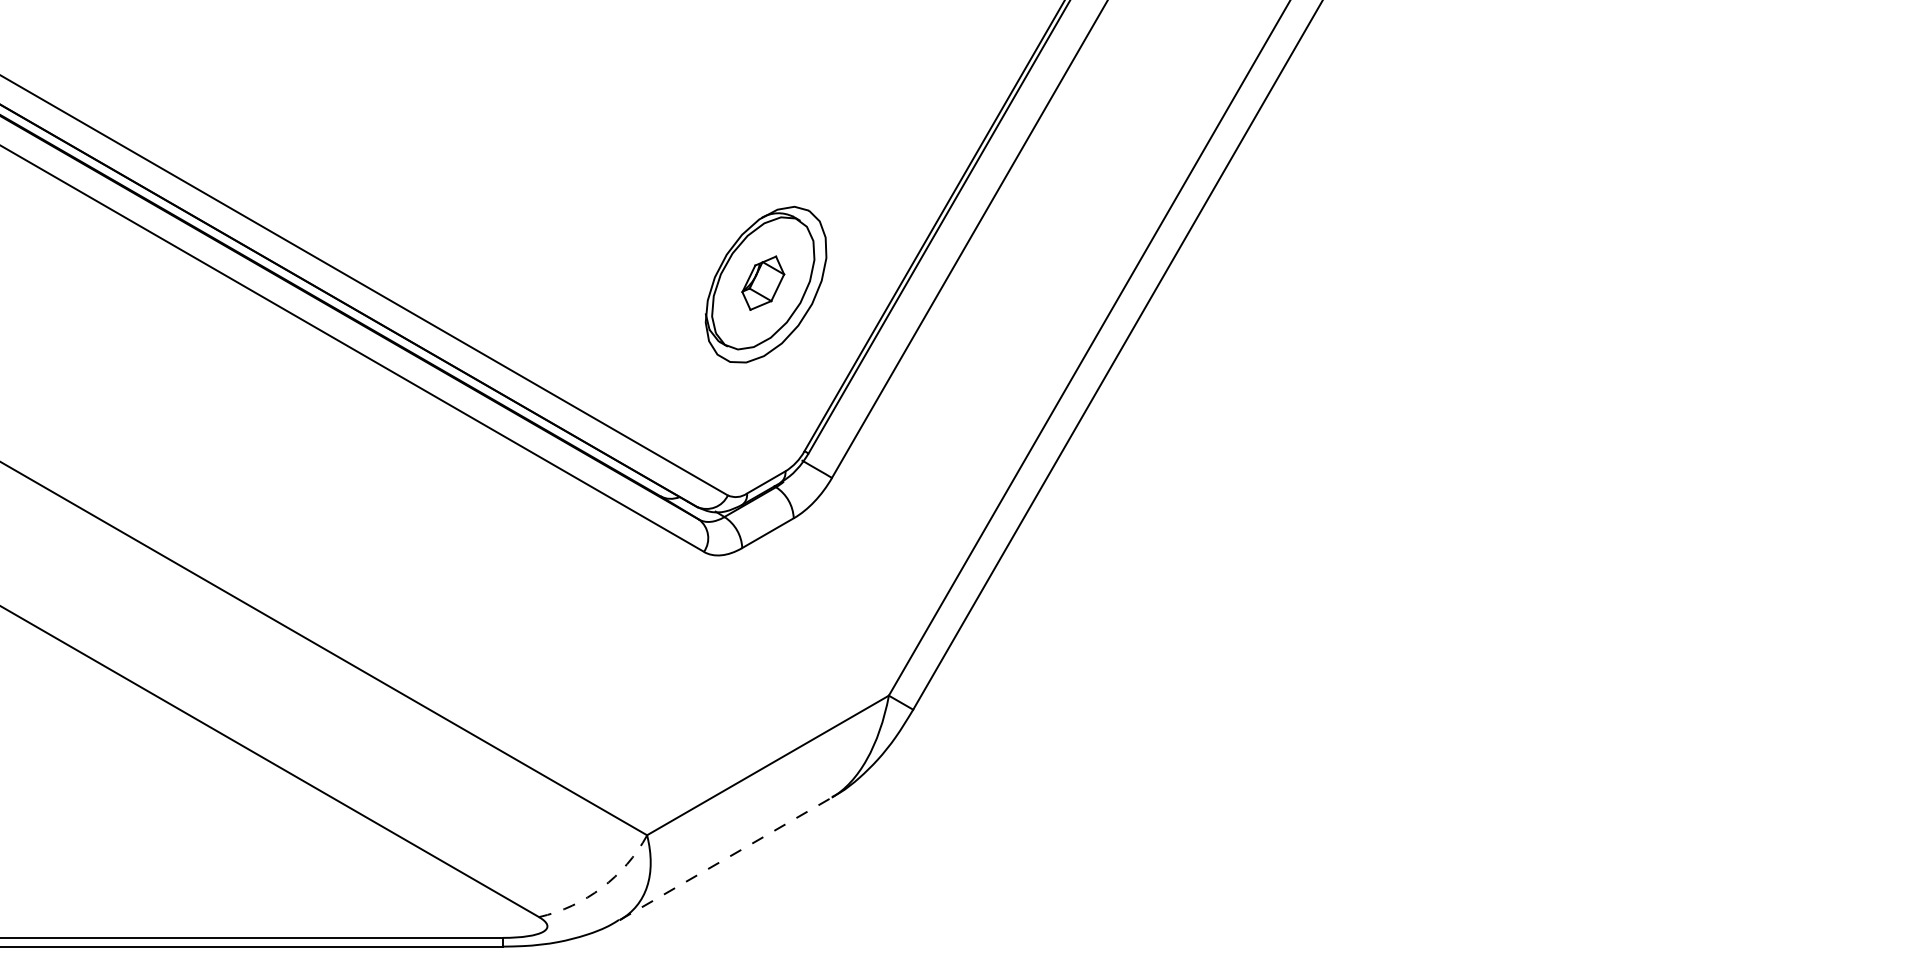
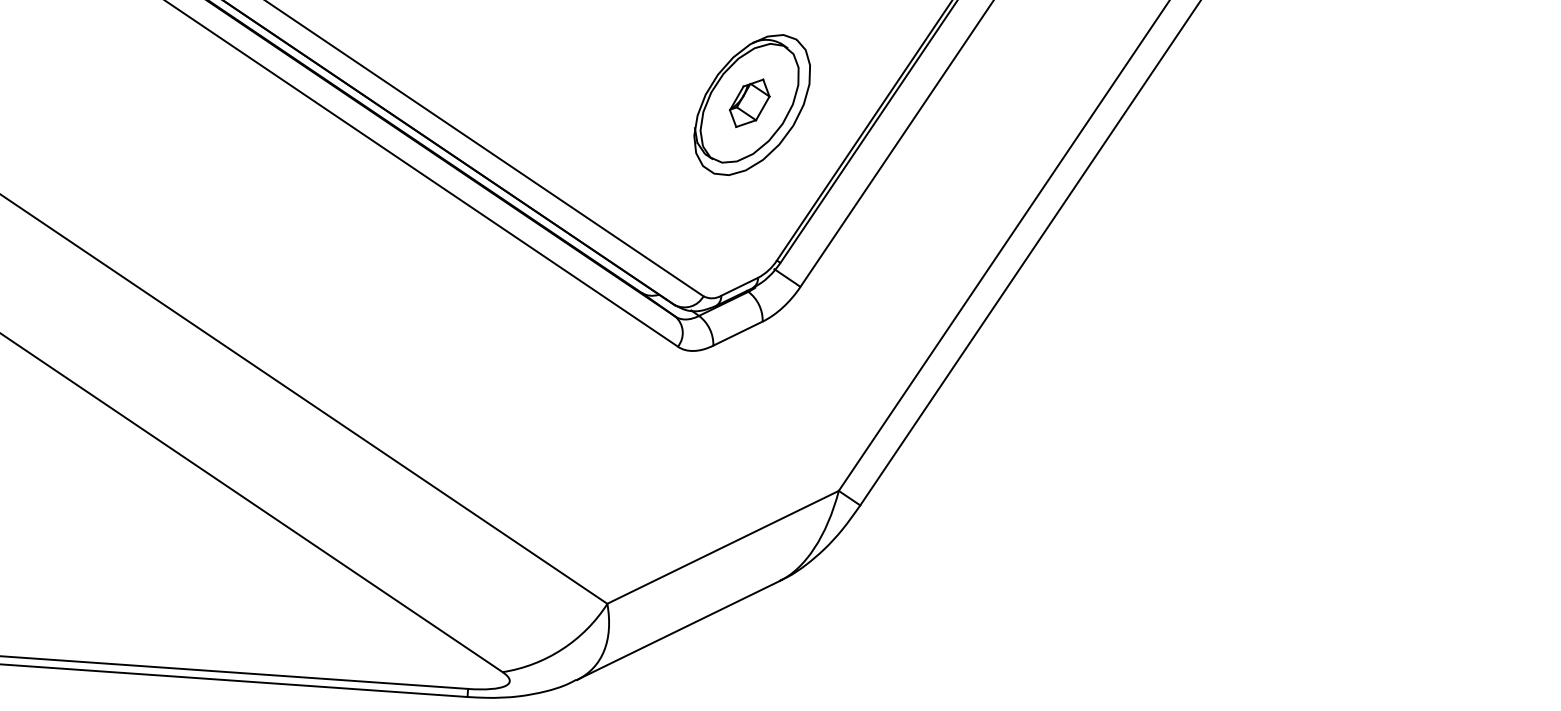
line: (726, 858) -> (678, 630), dashed -> solid
arc: (601, 887) -> (562, 648), dashed -> solid

